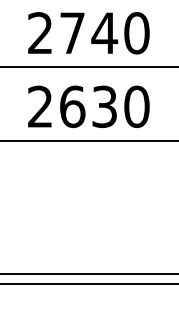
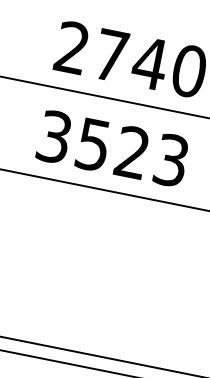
text: (88, 106) -> (112, 148), 2630 -> 3523

